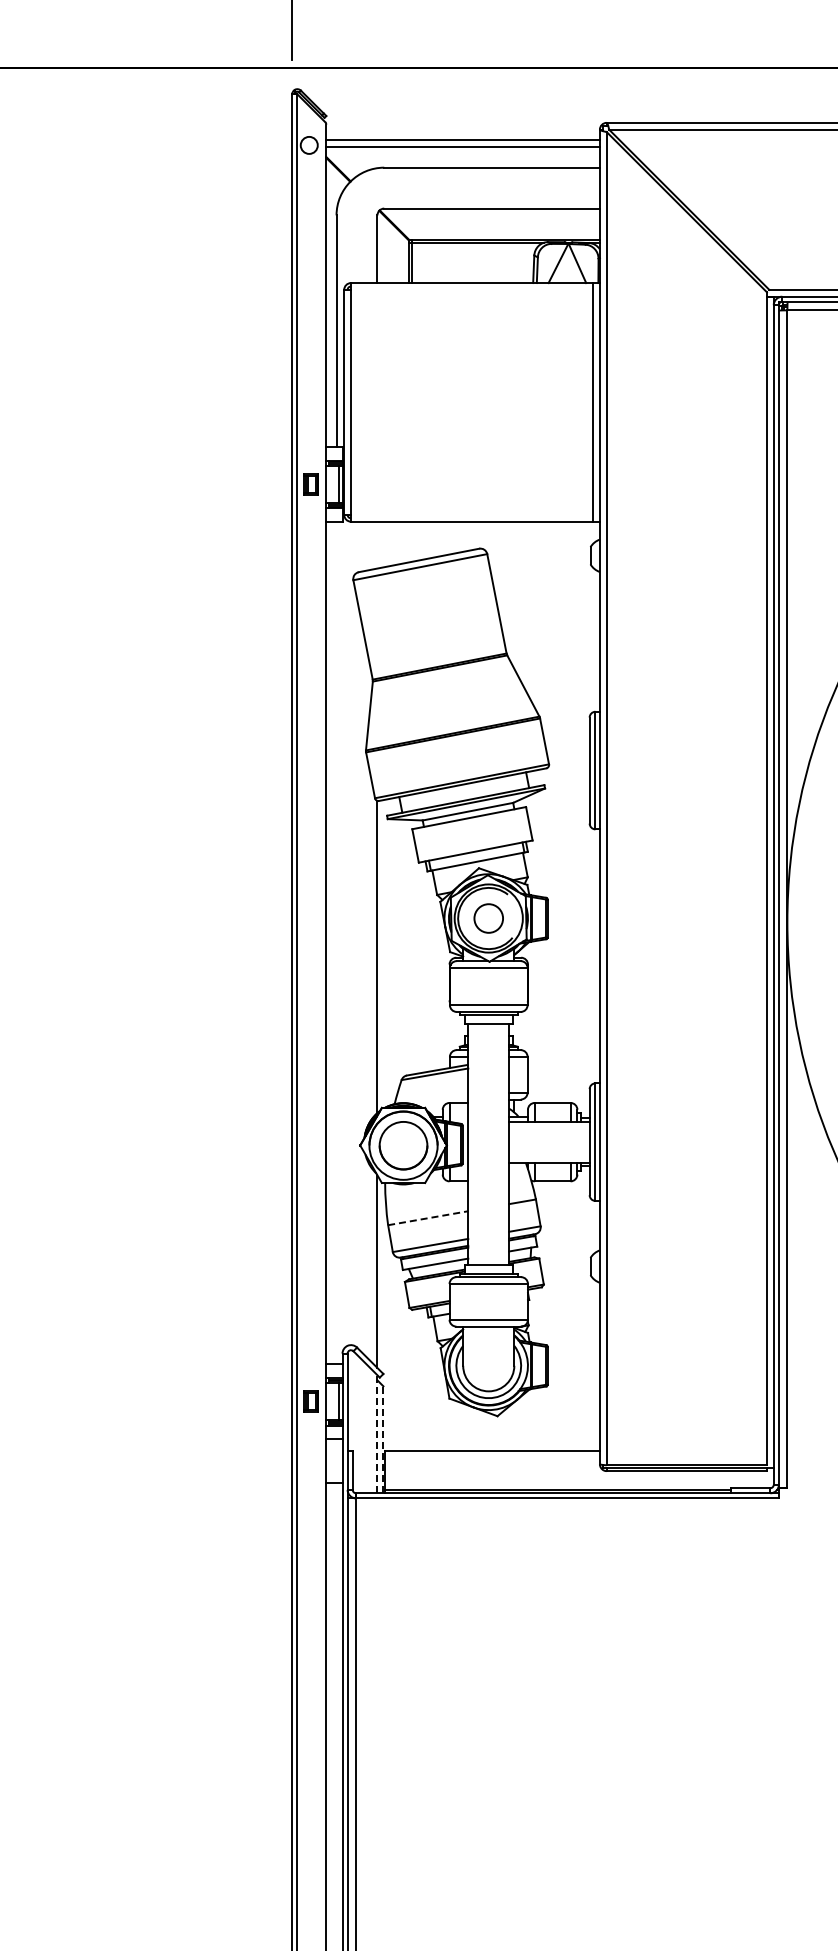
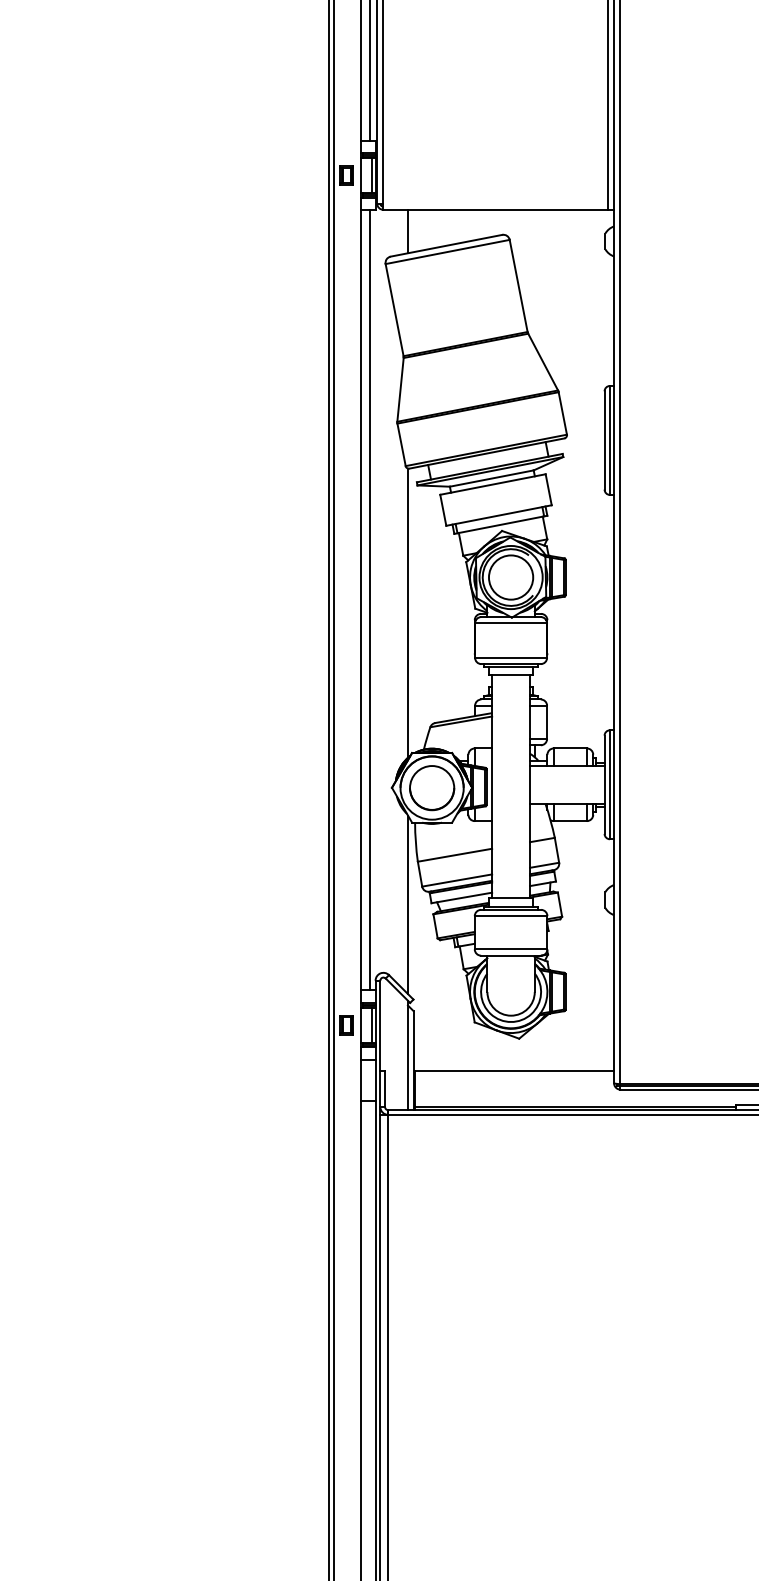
line: (377, 544) -> (408, 230), added
circle: (488, 918) -> (510, 577), size x1.67
line: (336, 943) -> (370, 600), added
line: (428, 1218) -> (455, 855), dashed -> solid
line: (377, 1433) -> (408, 1054), dashed -> solid
line: (383, 1439) -> (413, 1060), dashed -> solid

